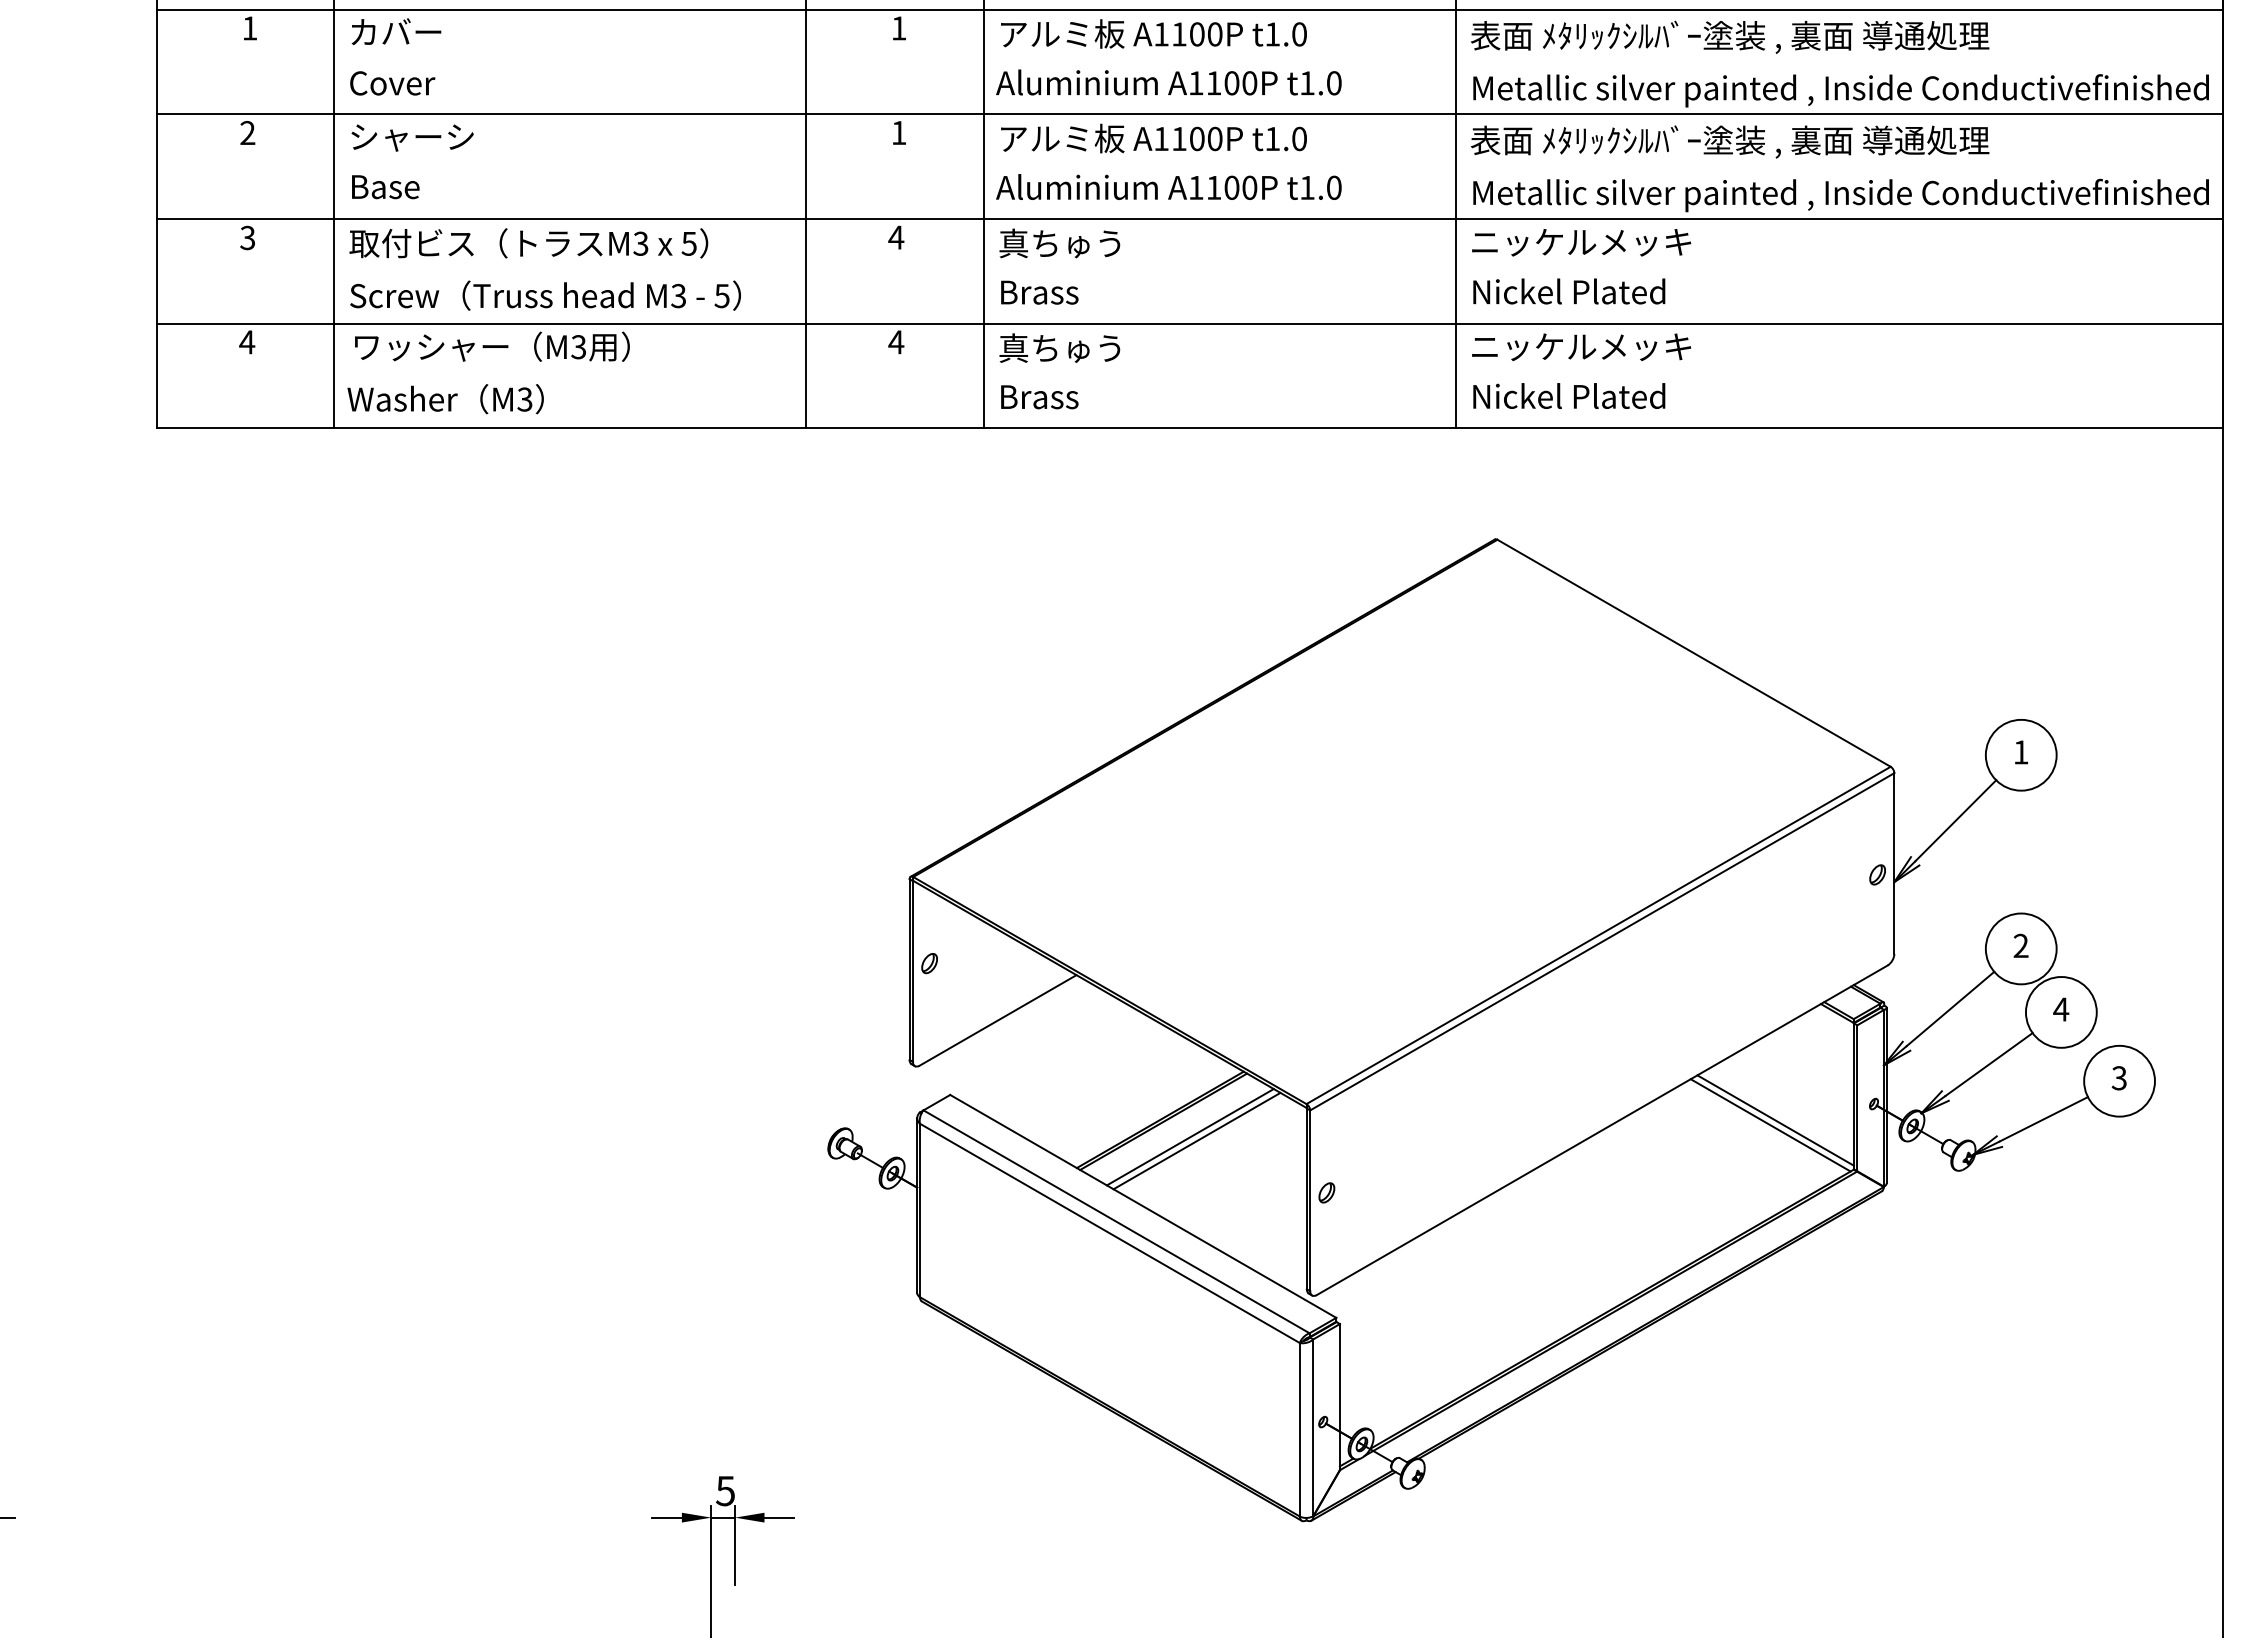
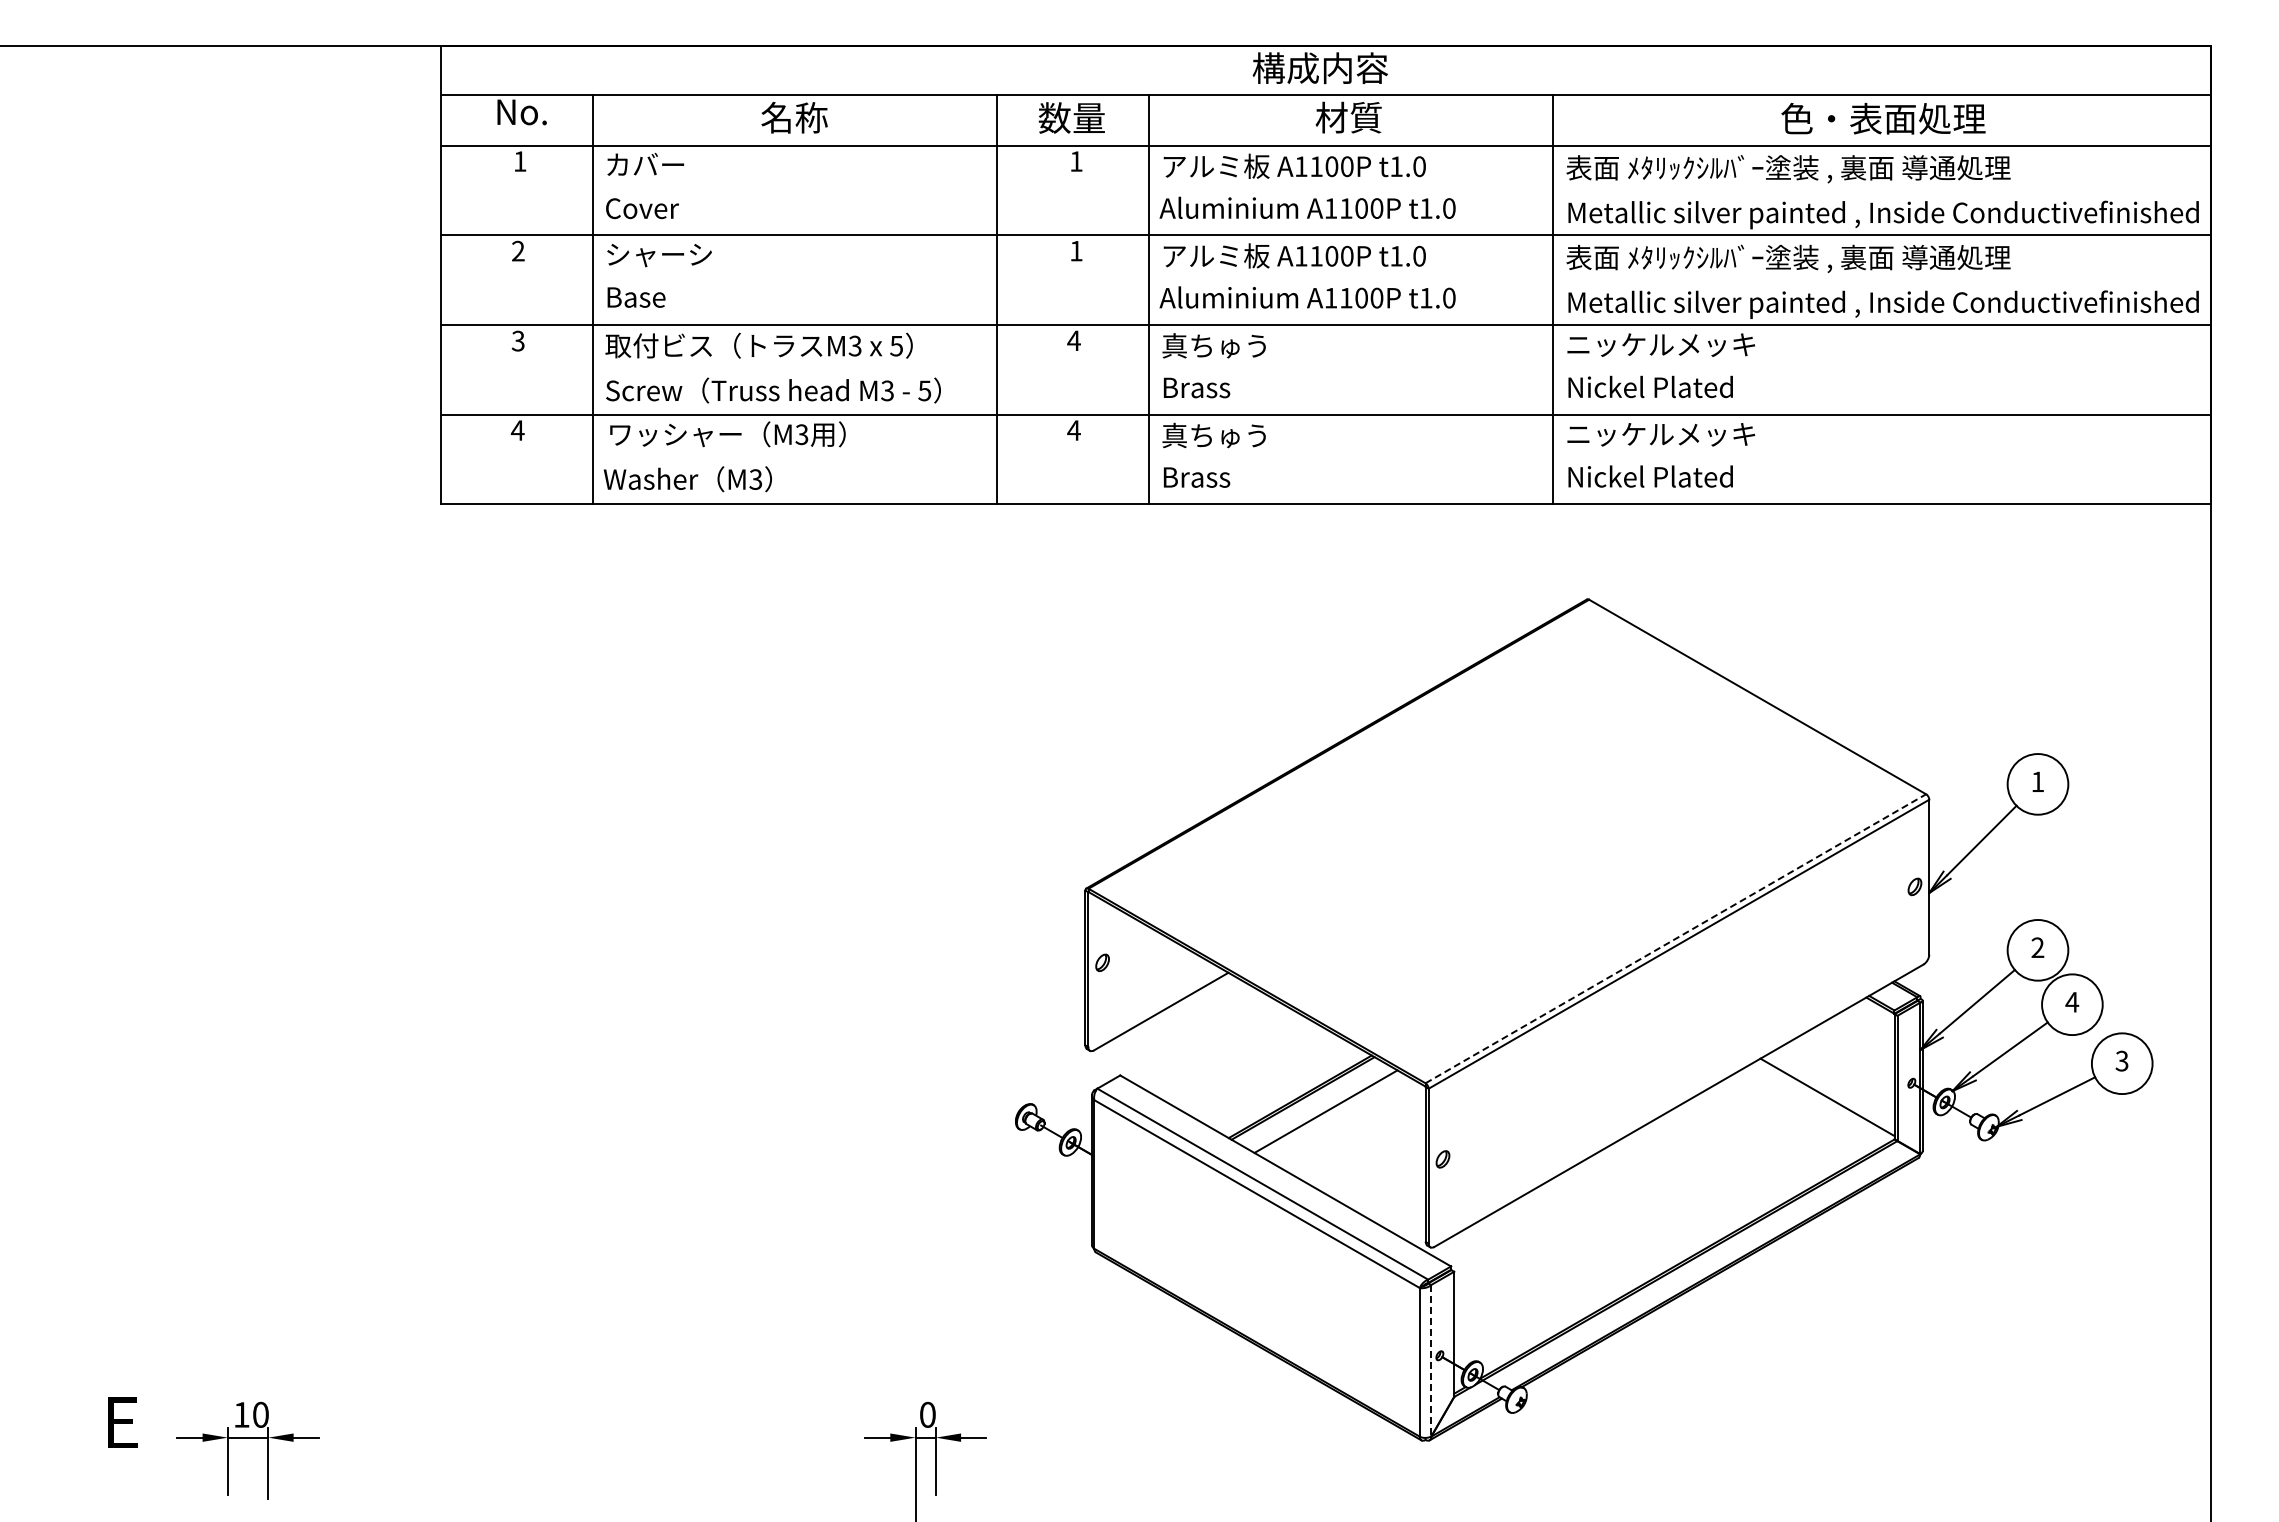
line: (1599, 935) -> (1676, 938), solid -> dashed
line: (1769, 1125) -> (1822, 1101), removed
line: (1196, 1140) -> (1331, 1114), removed
line: (1313, 1427) -> (1431, 1360), solid -> dashed
text: (725, 1490) -> (927, 1414), 5 -> 0

